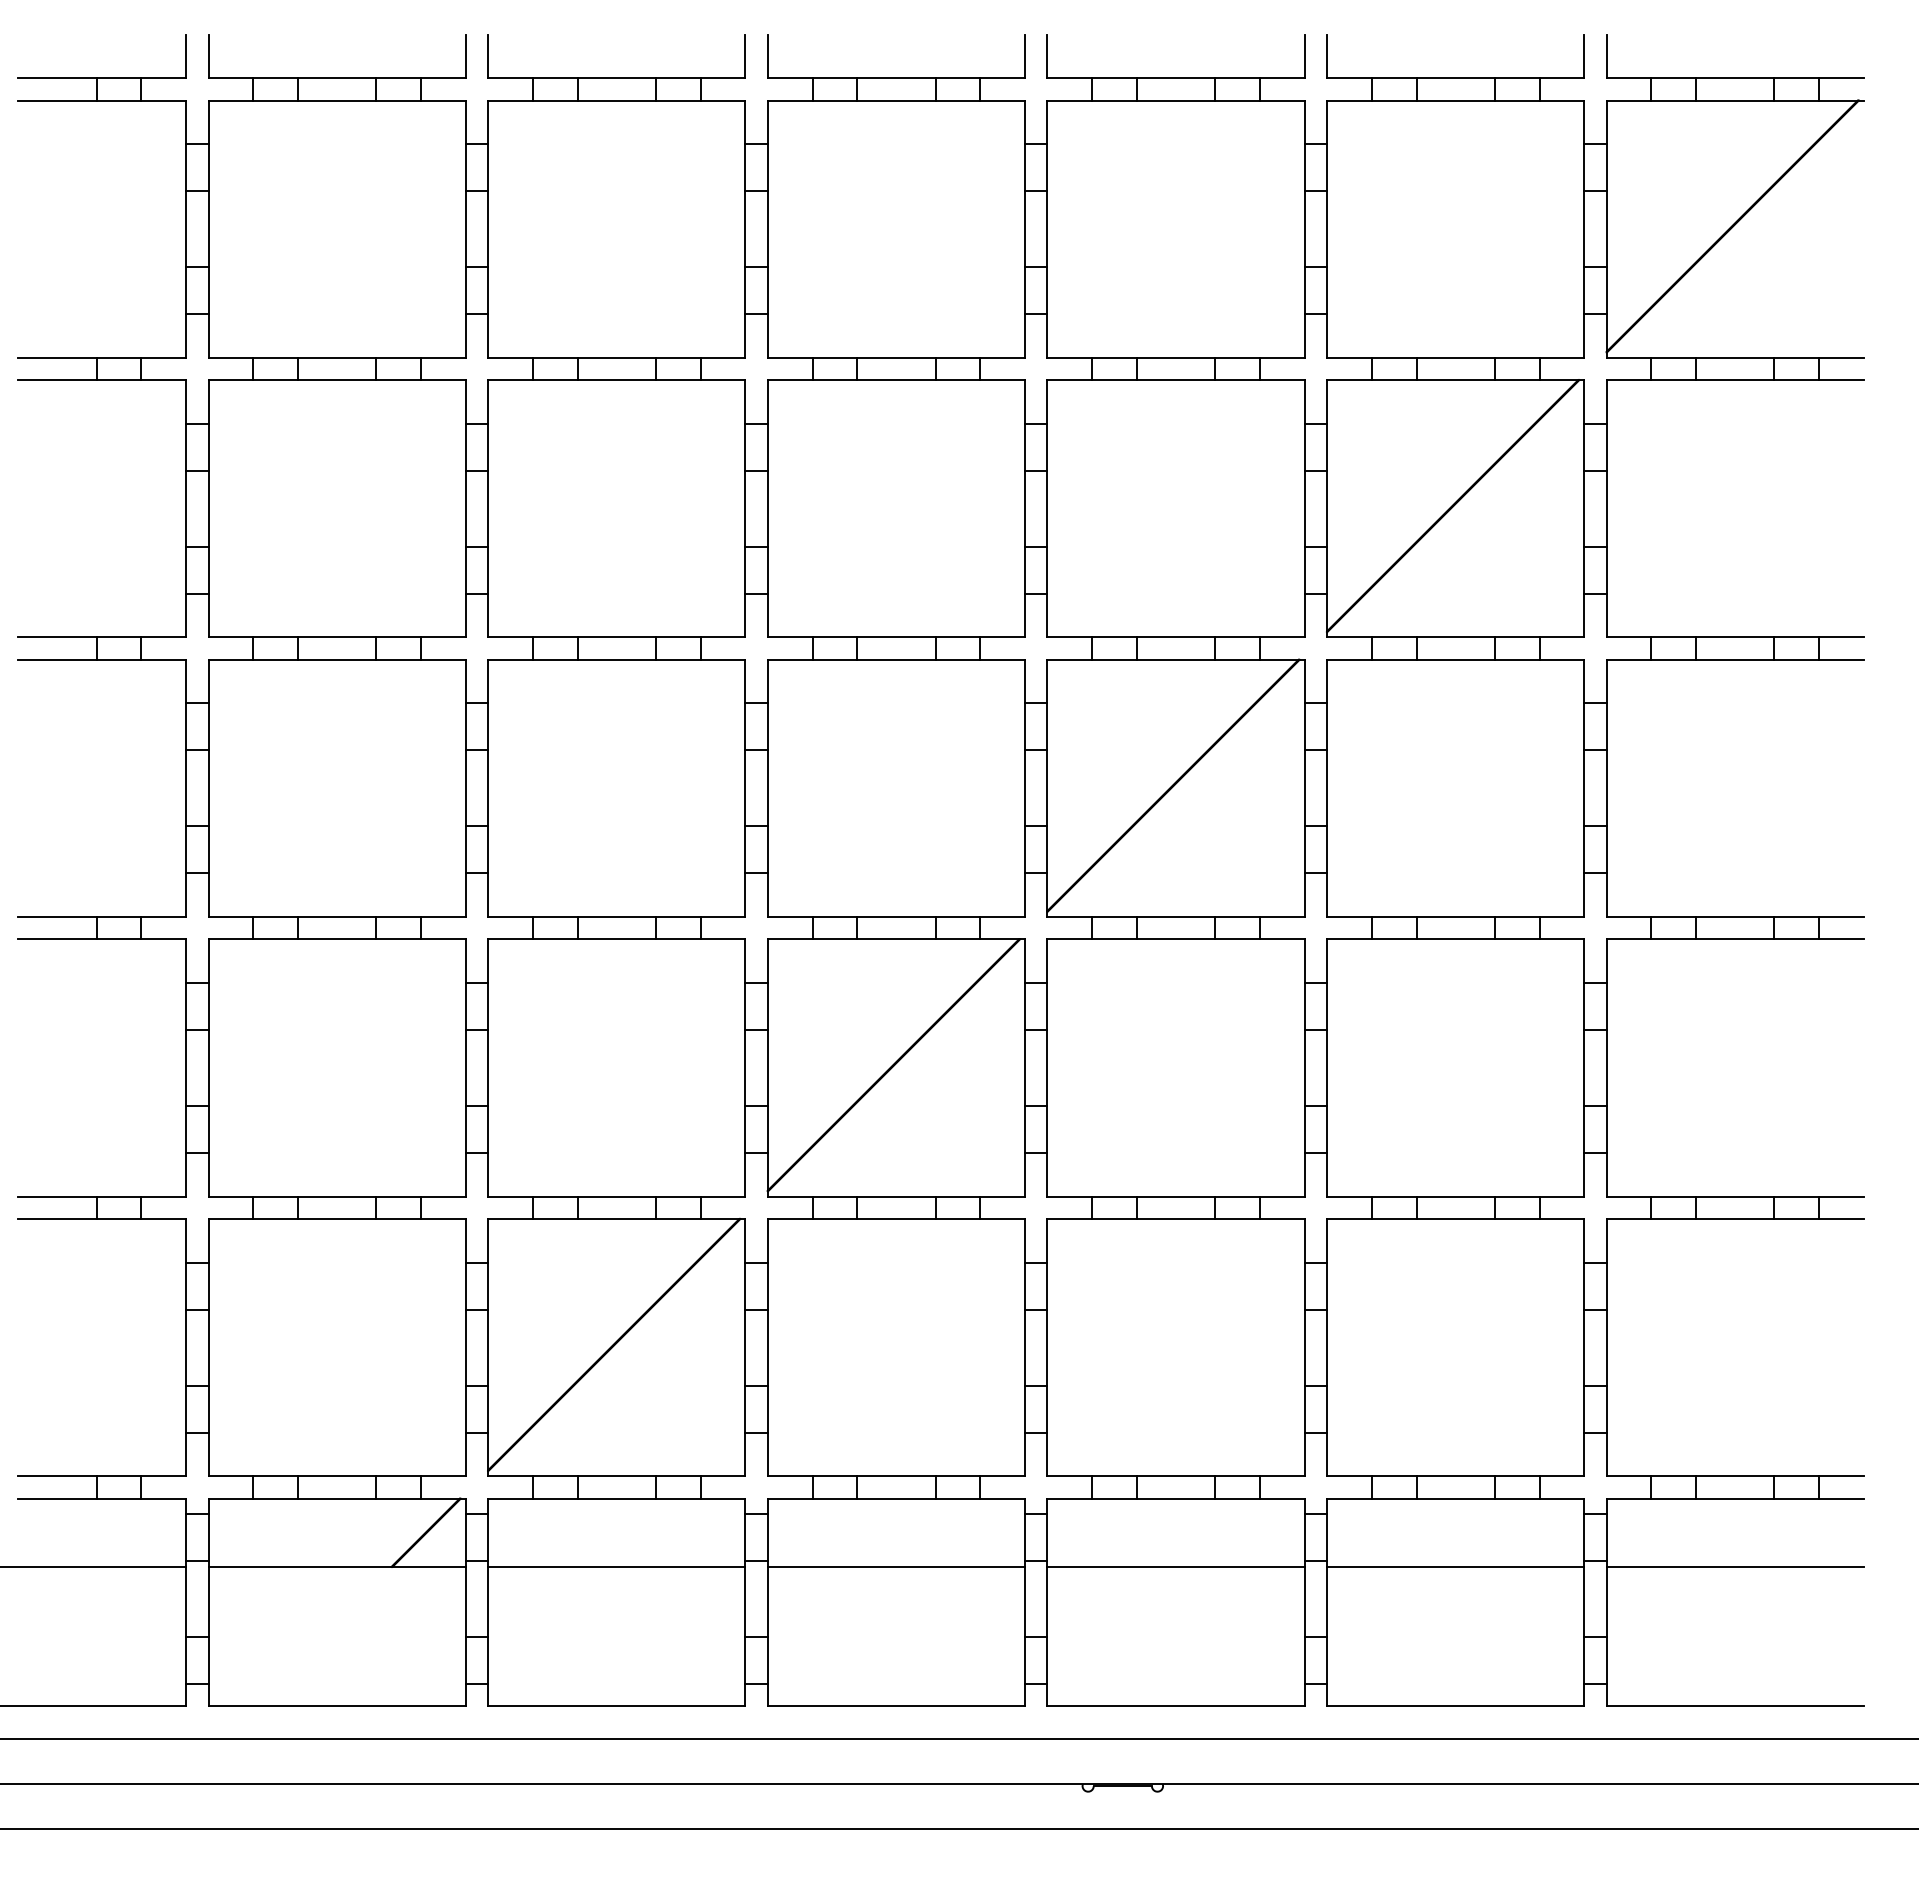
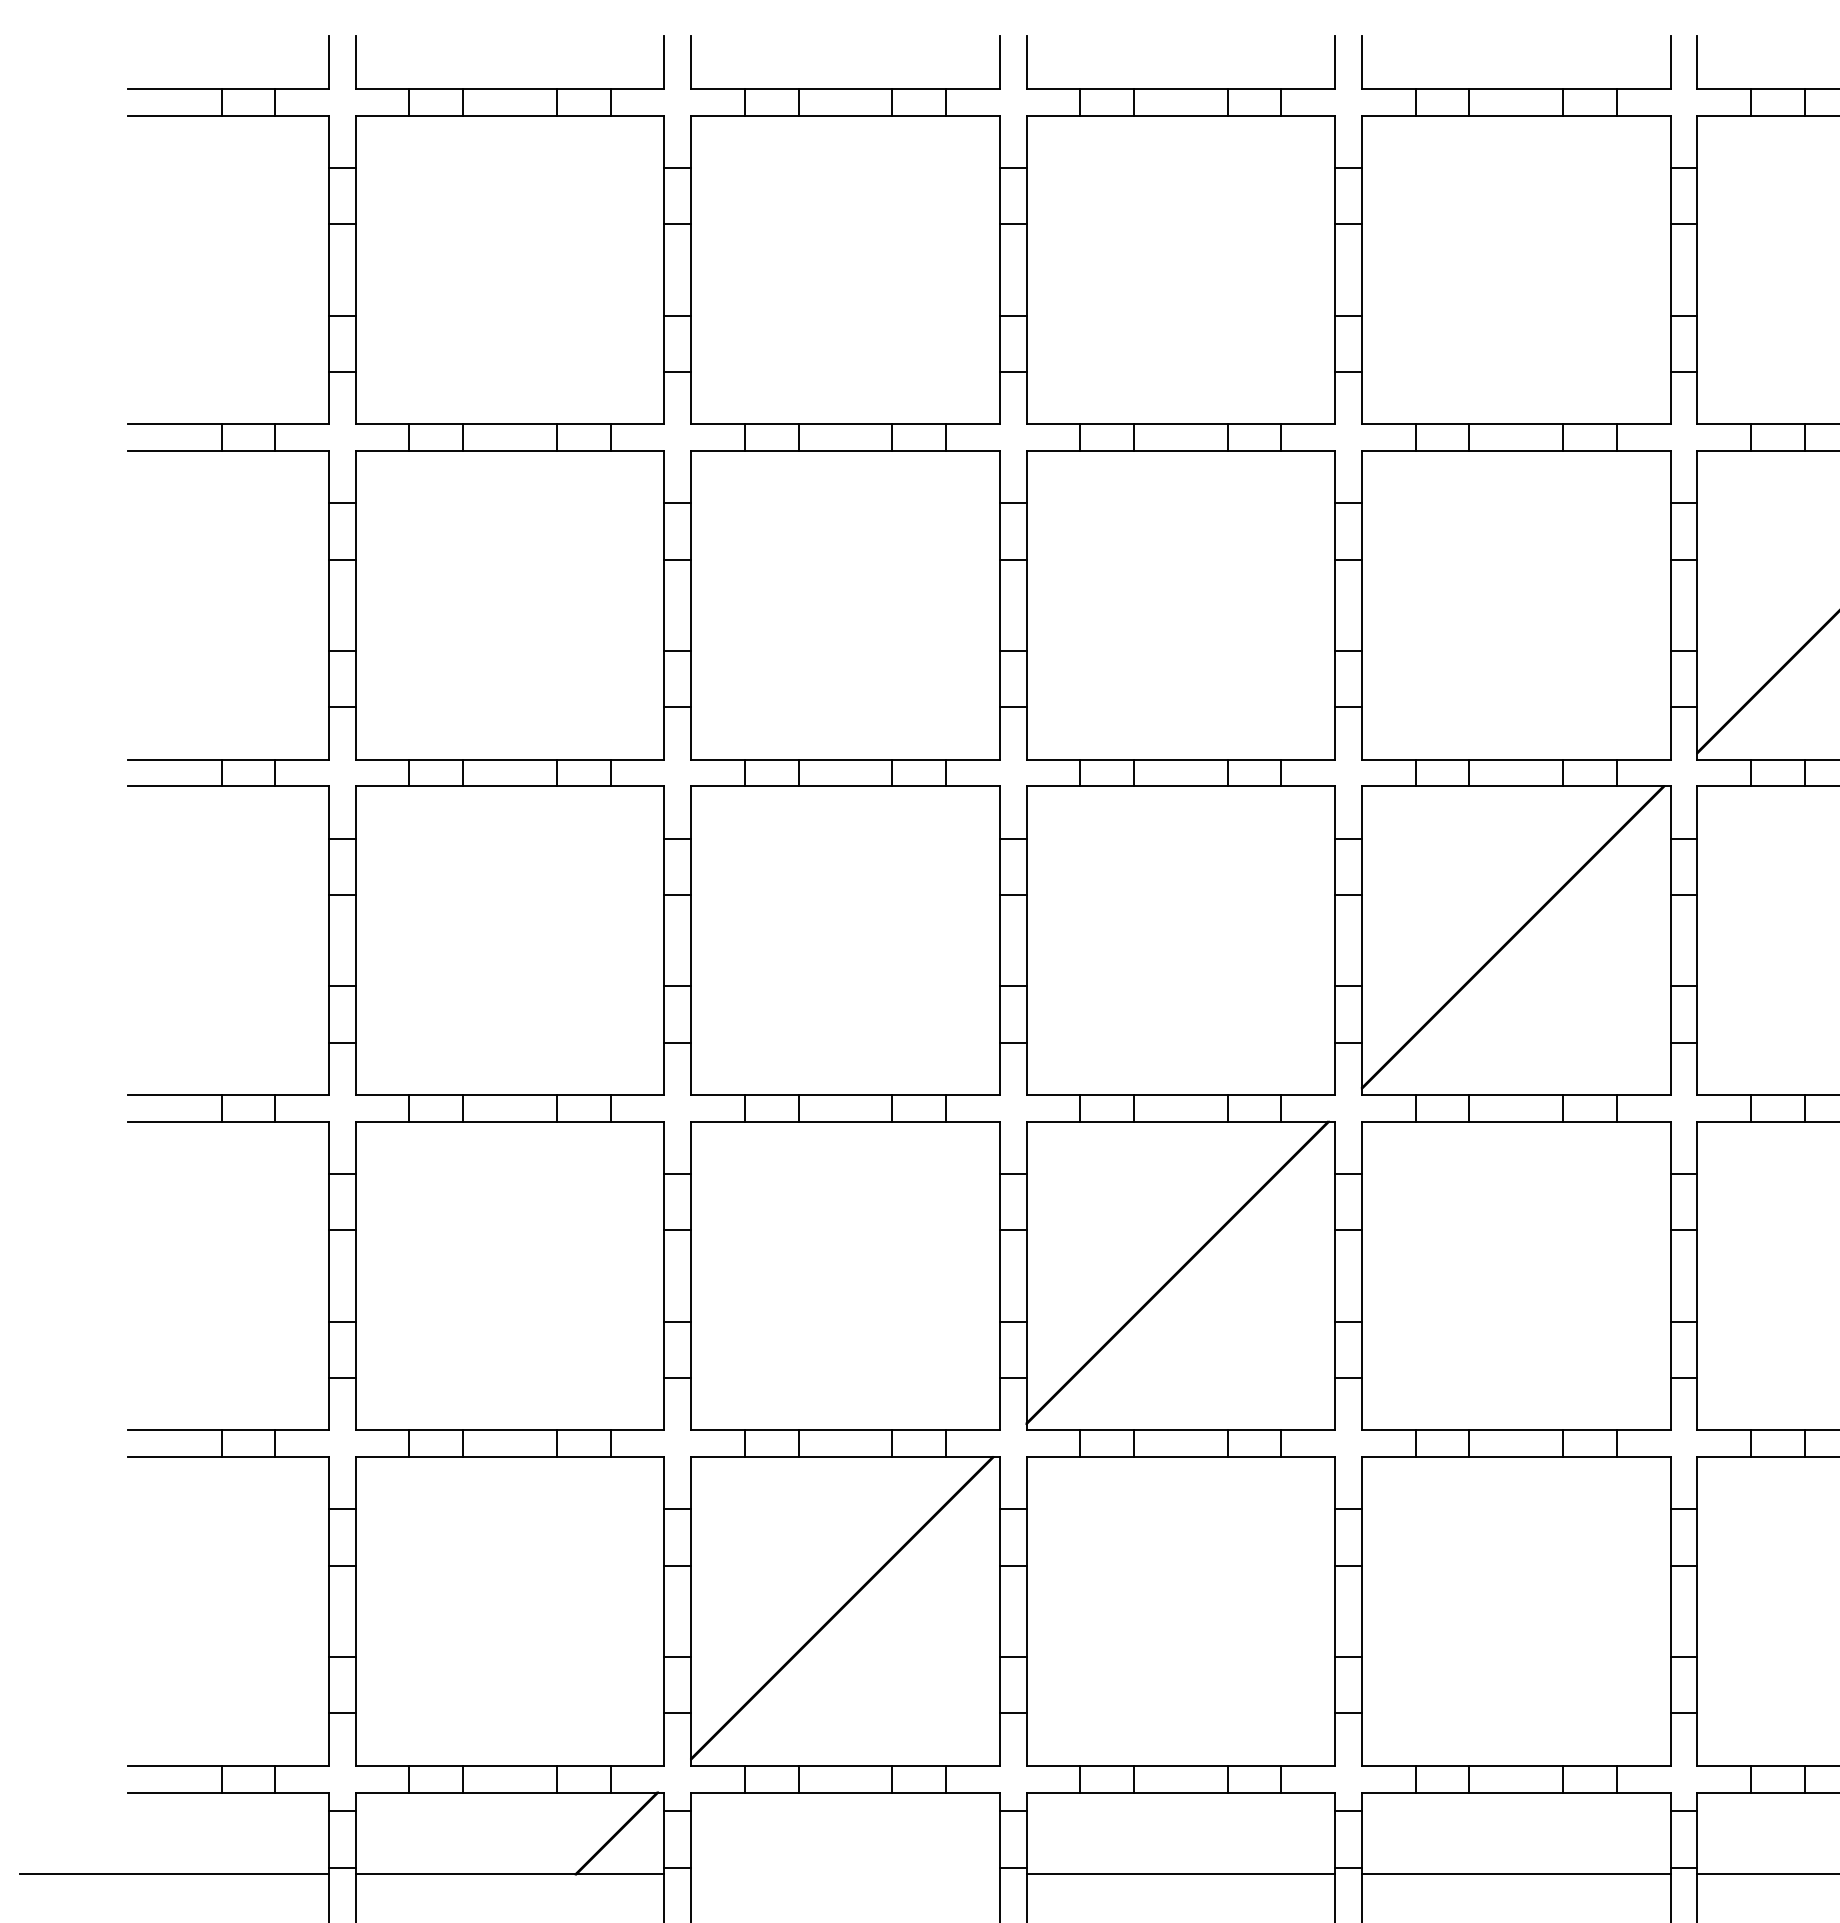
line: (616, 1566) -> (845, 1873), removed

